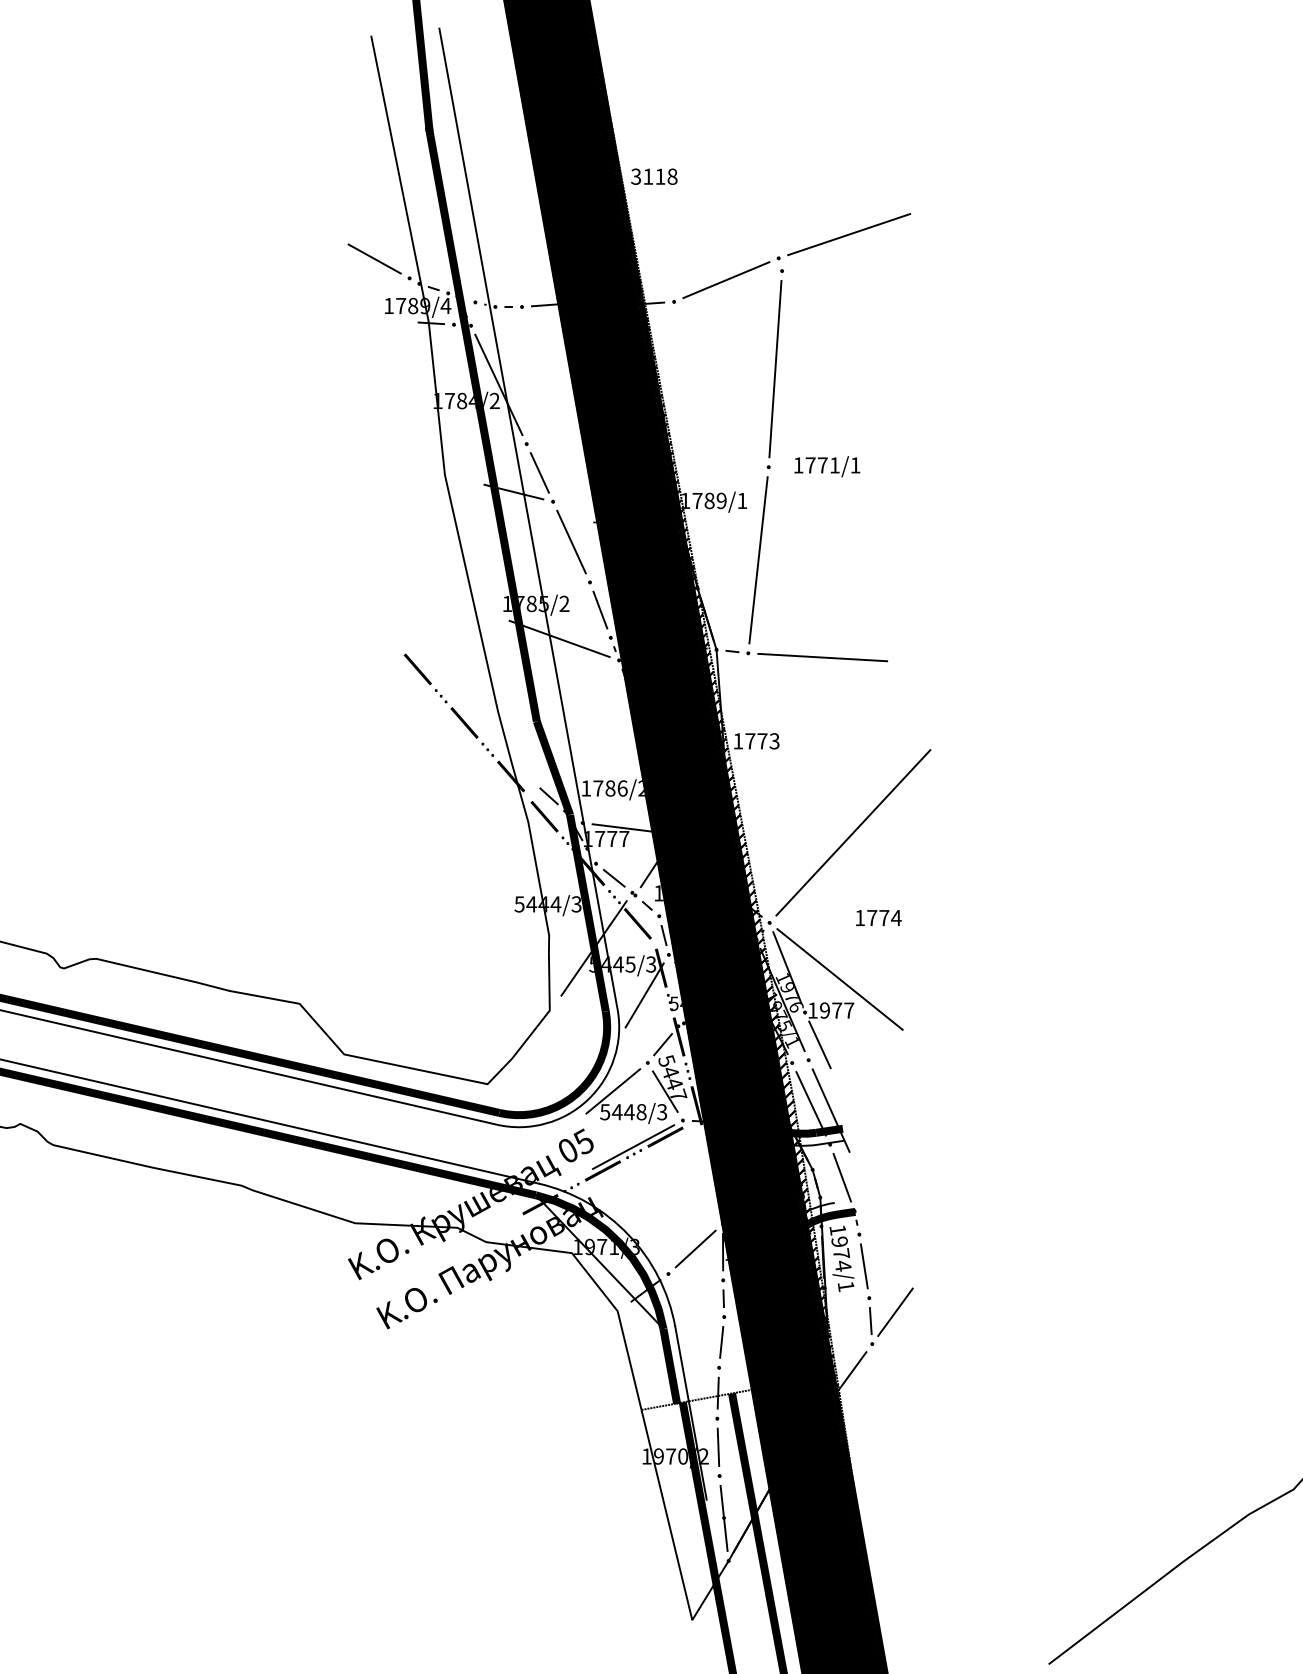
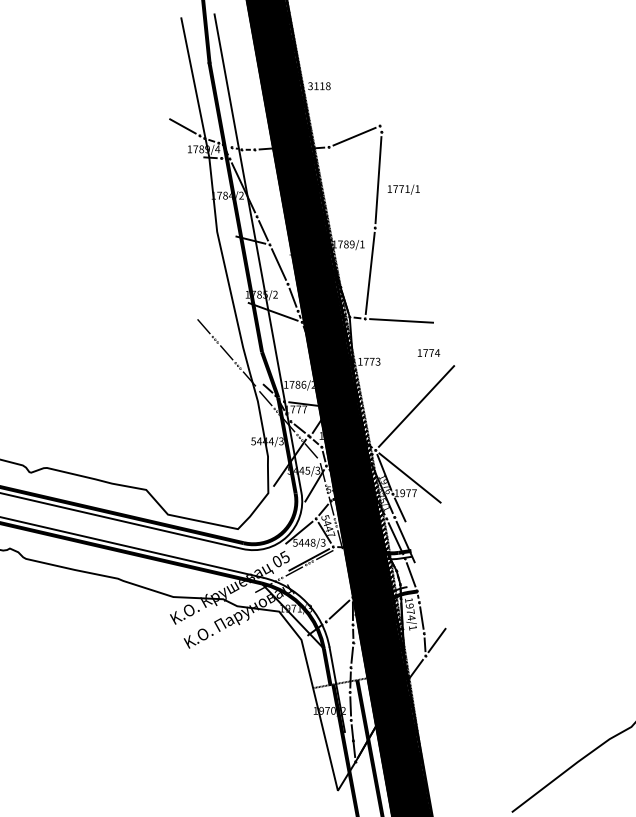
line: (849, 234) -> (414, 114), removed
text: (826, 466) -> (403, 189), moved
text: (877, 916) -> (428, 352), moved

